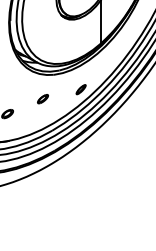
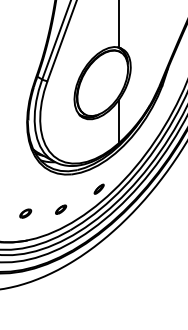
part: (43, 98) -> (61, 209), moved

